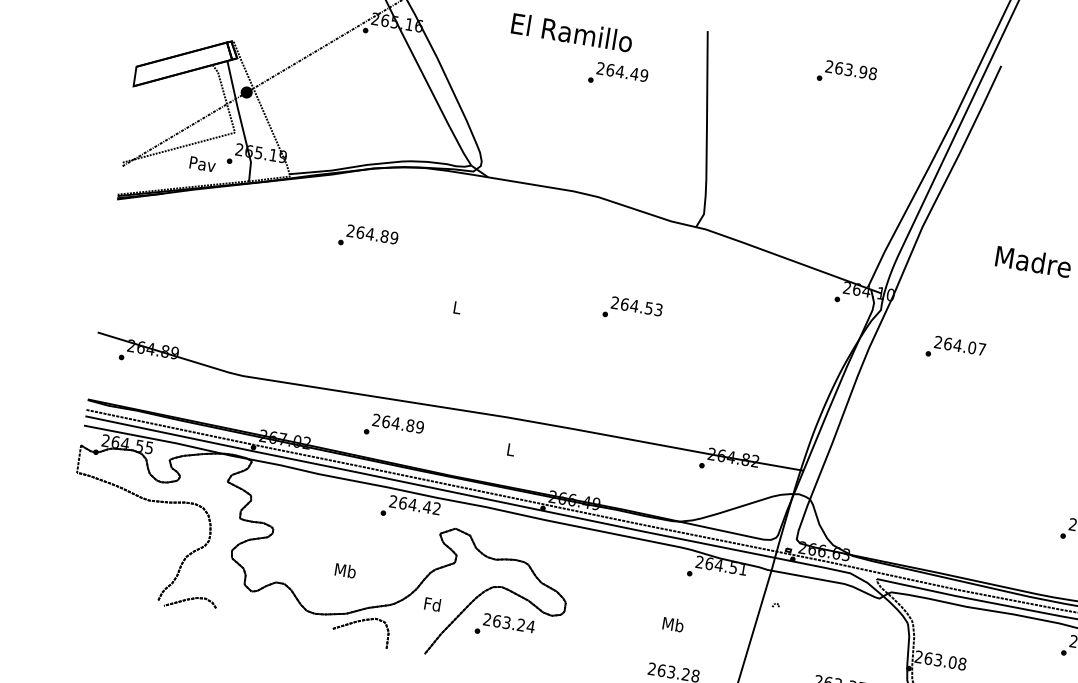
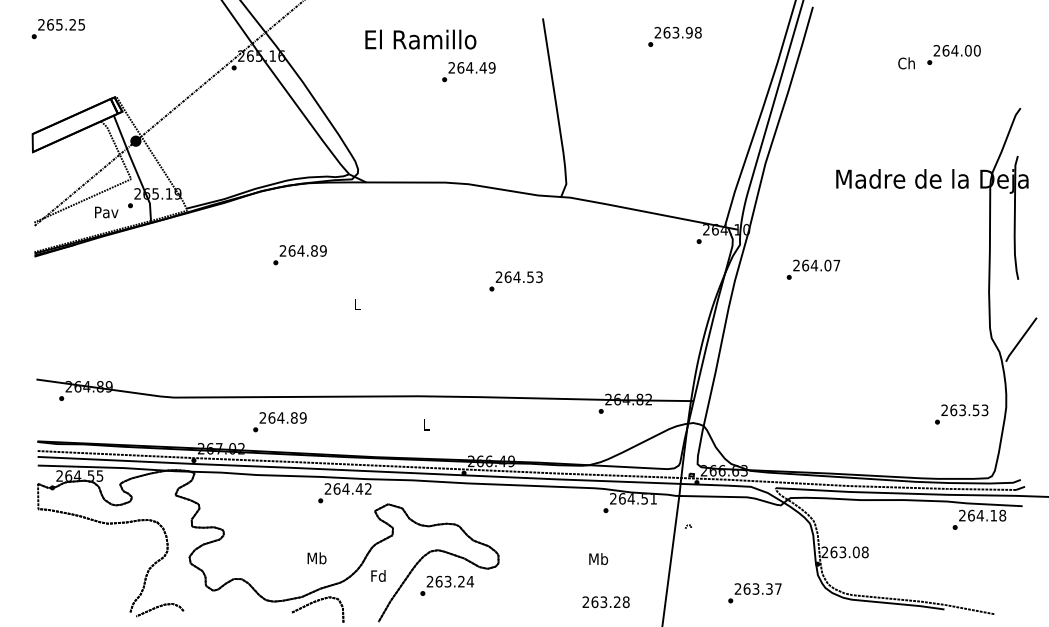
text: (367, 238) -> (299, 255), moved
text: (393, 428) -> (279, 422), moved
text: (344, 570) -> (316, 558), moved

